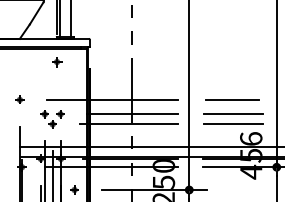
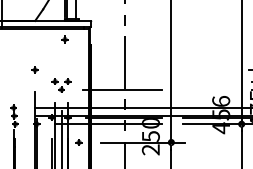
line: (232, 99) -> (206, 69), removed
line: (112, 100) -> (109, 70), removed
line: (132, 114) -> (125, 81), removed
line: (232, 114) -> (206, 81), removed
line: (232, 124) -> (206, 89), removed

